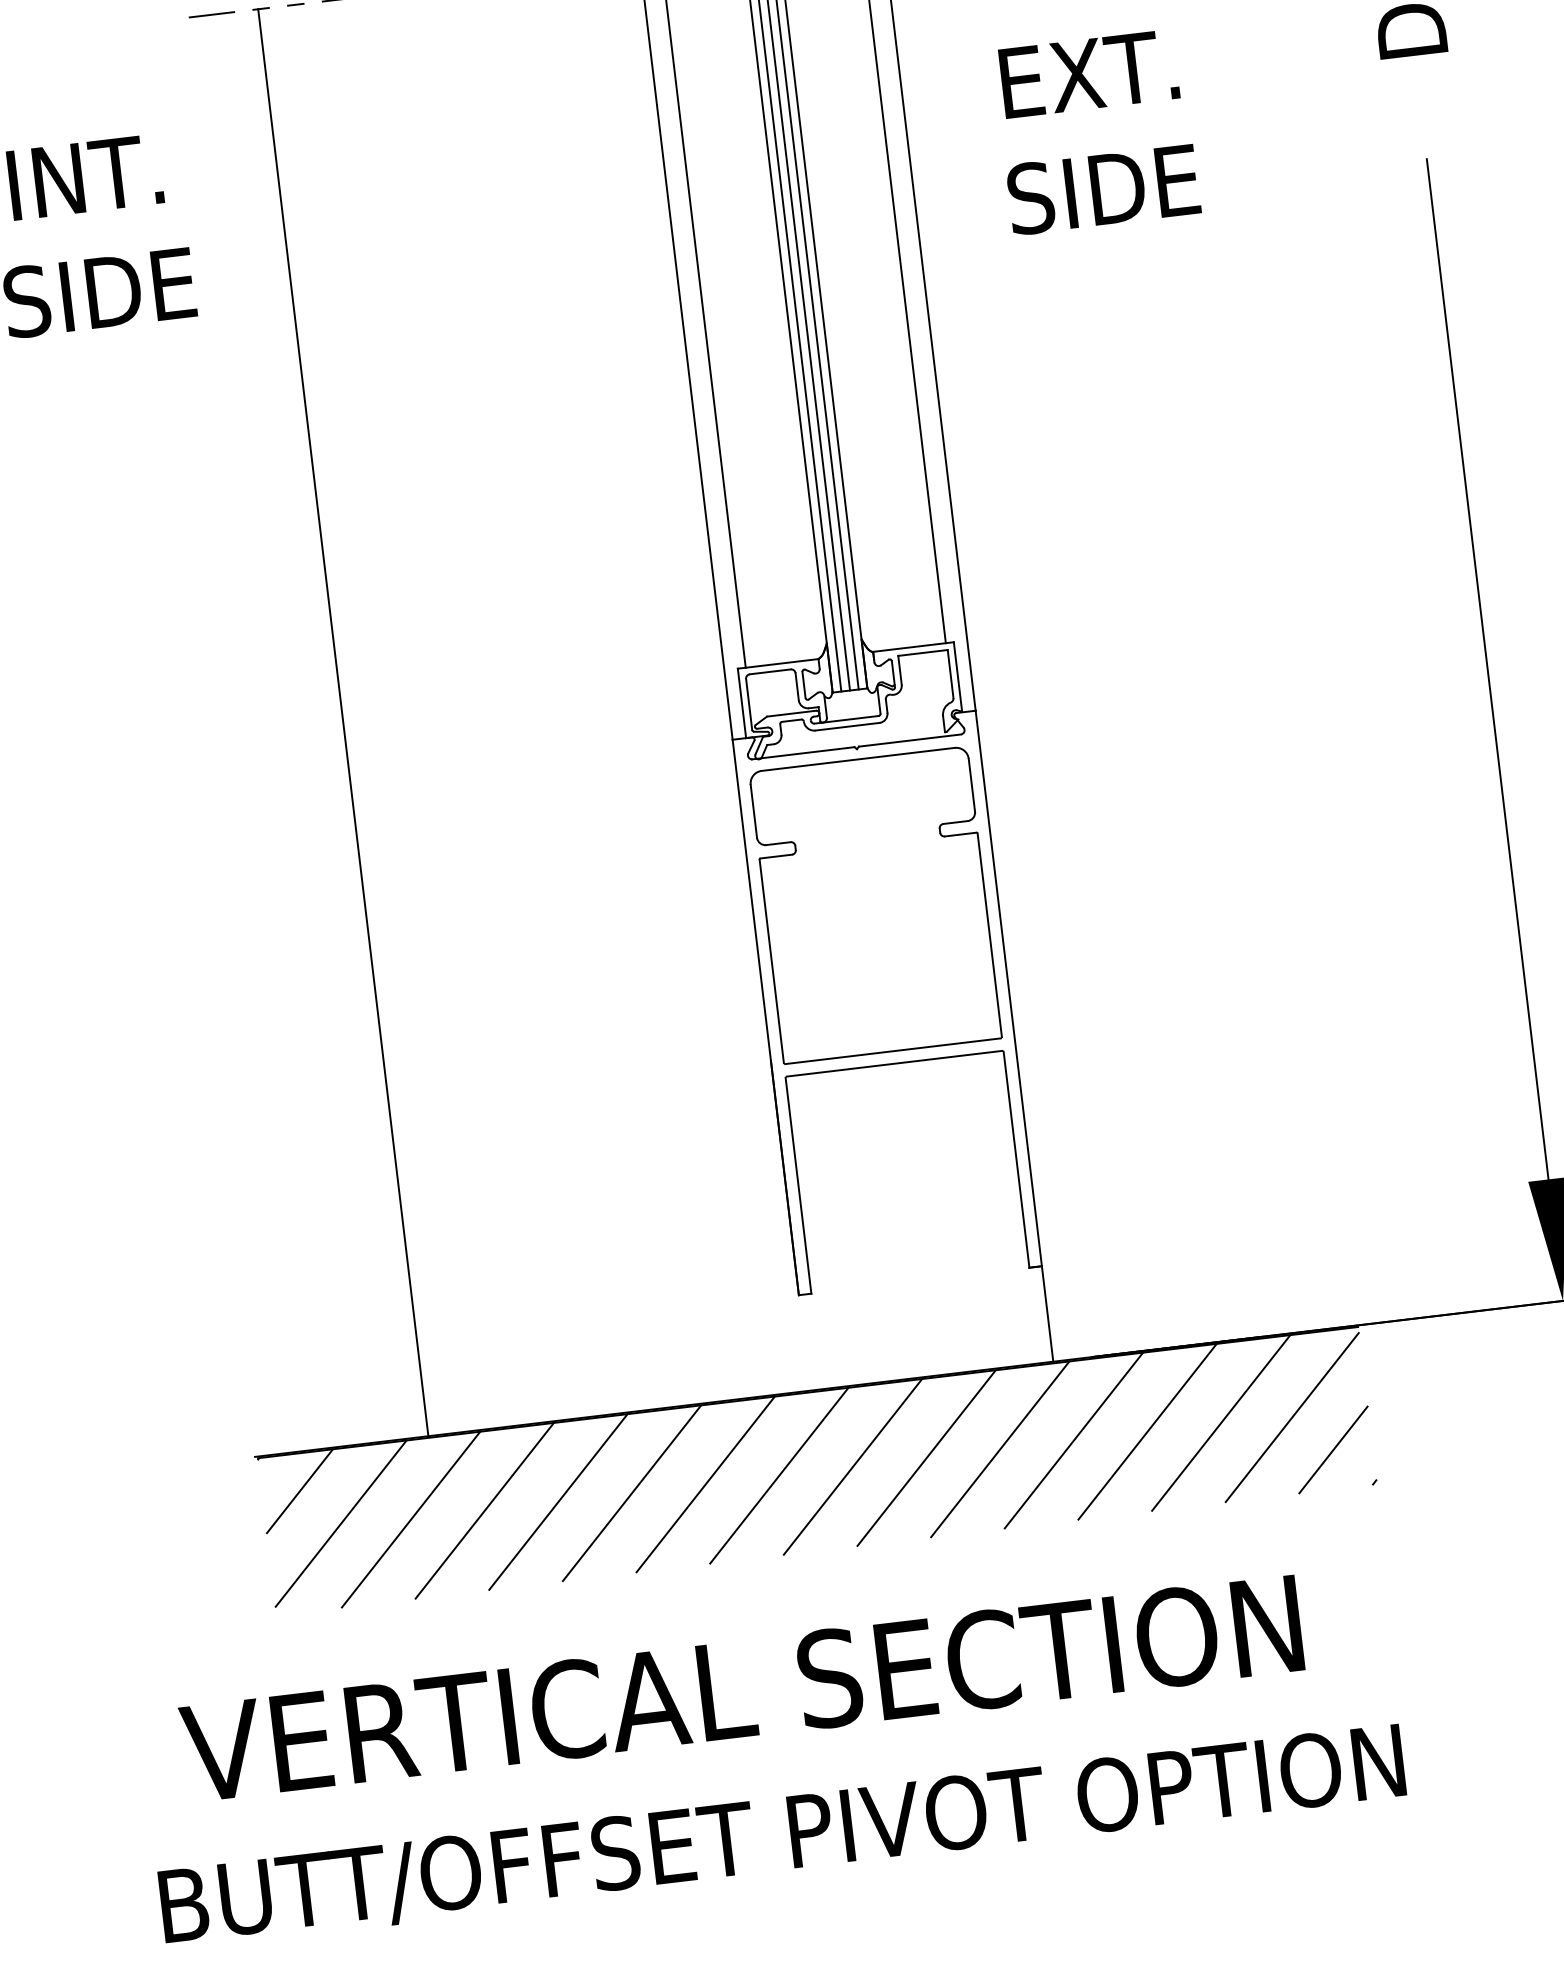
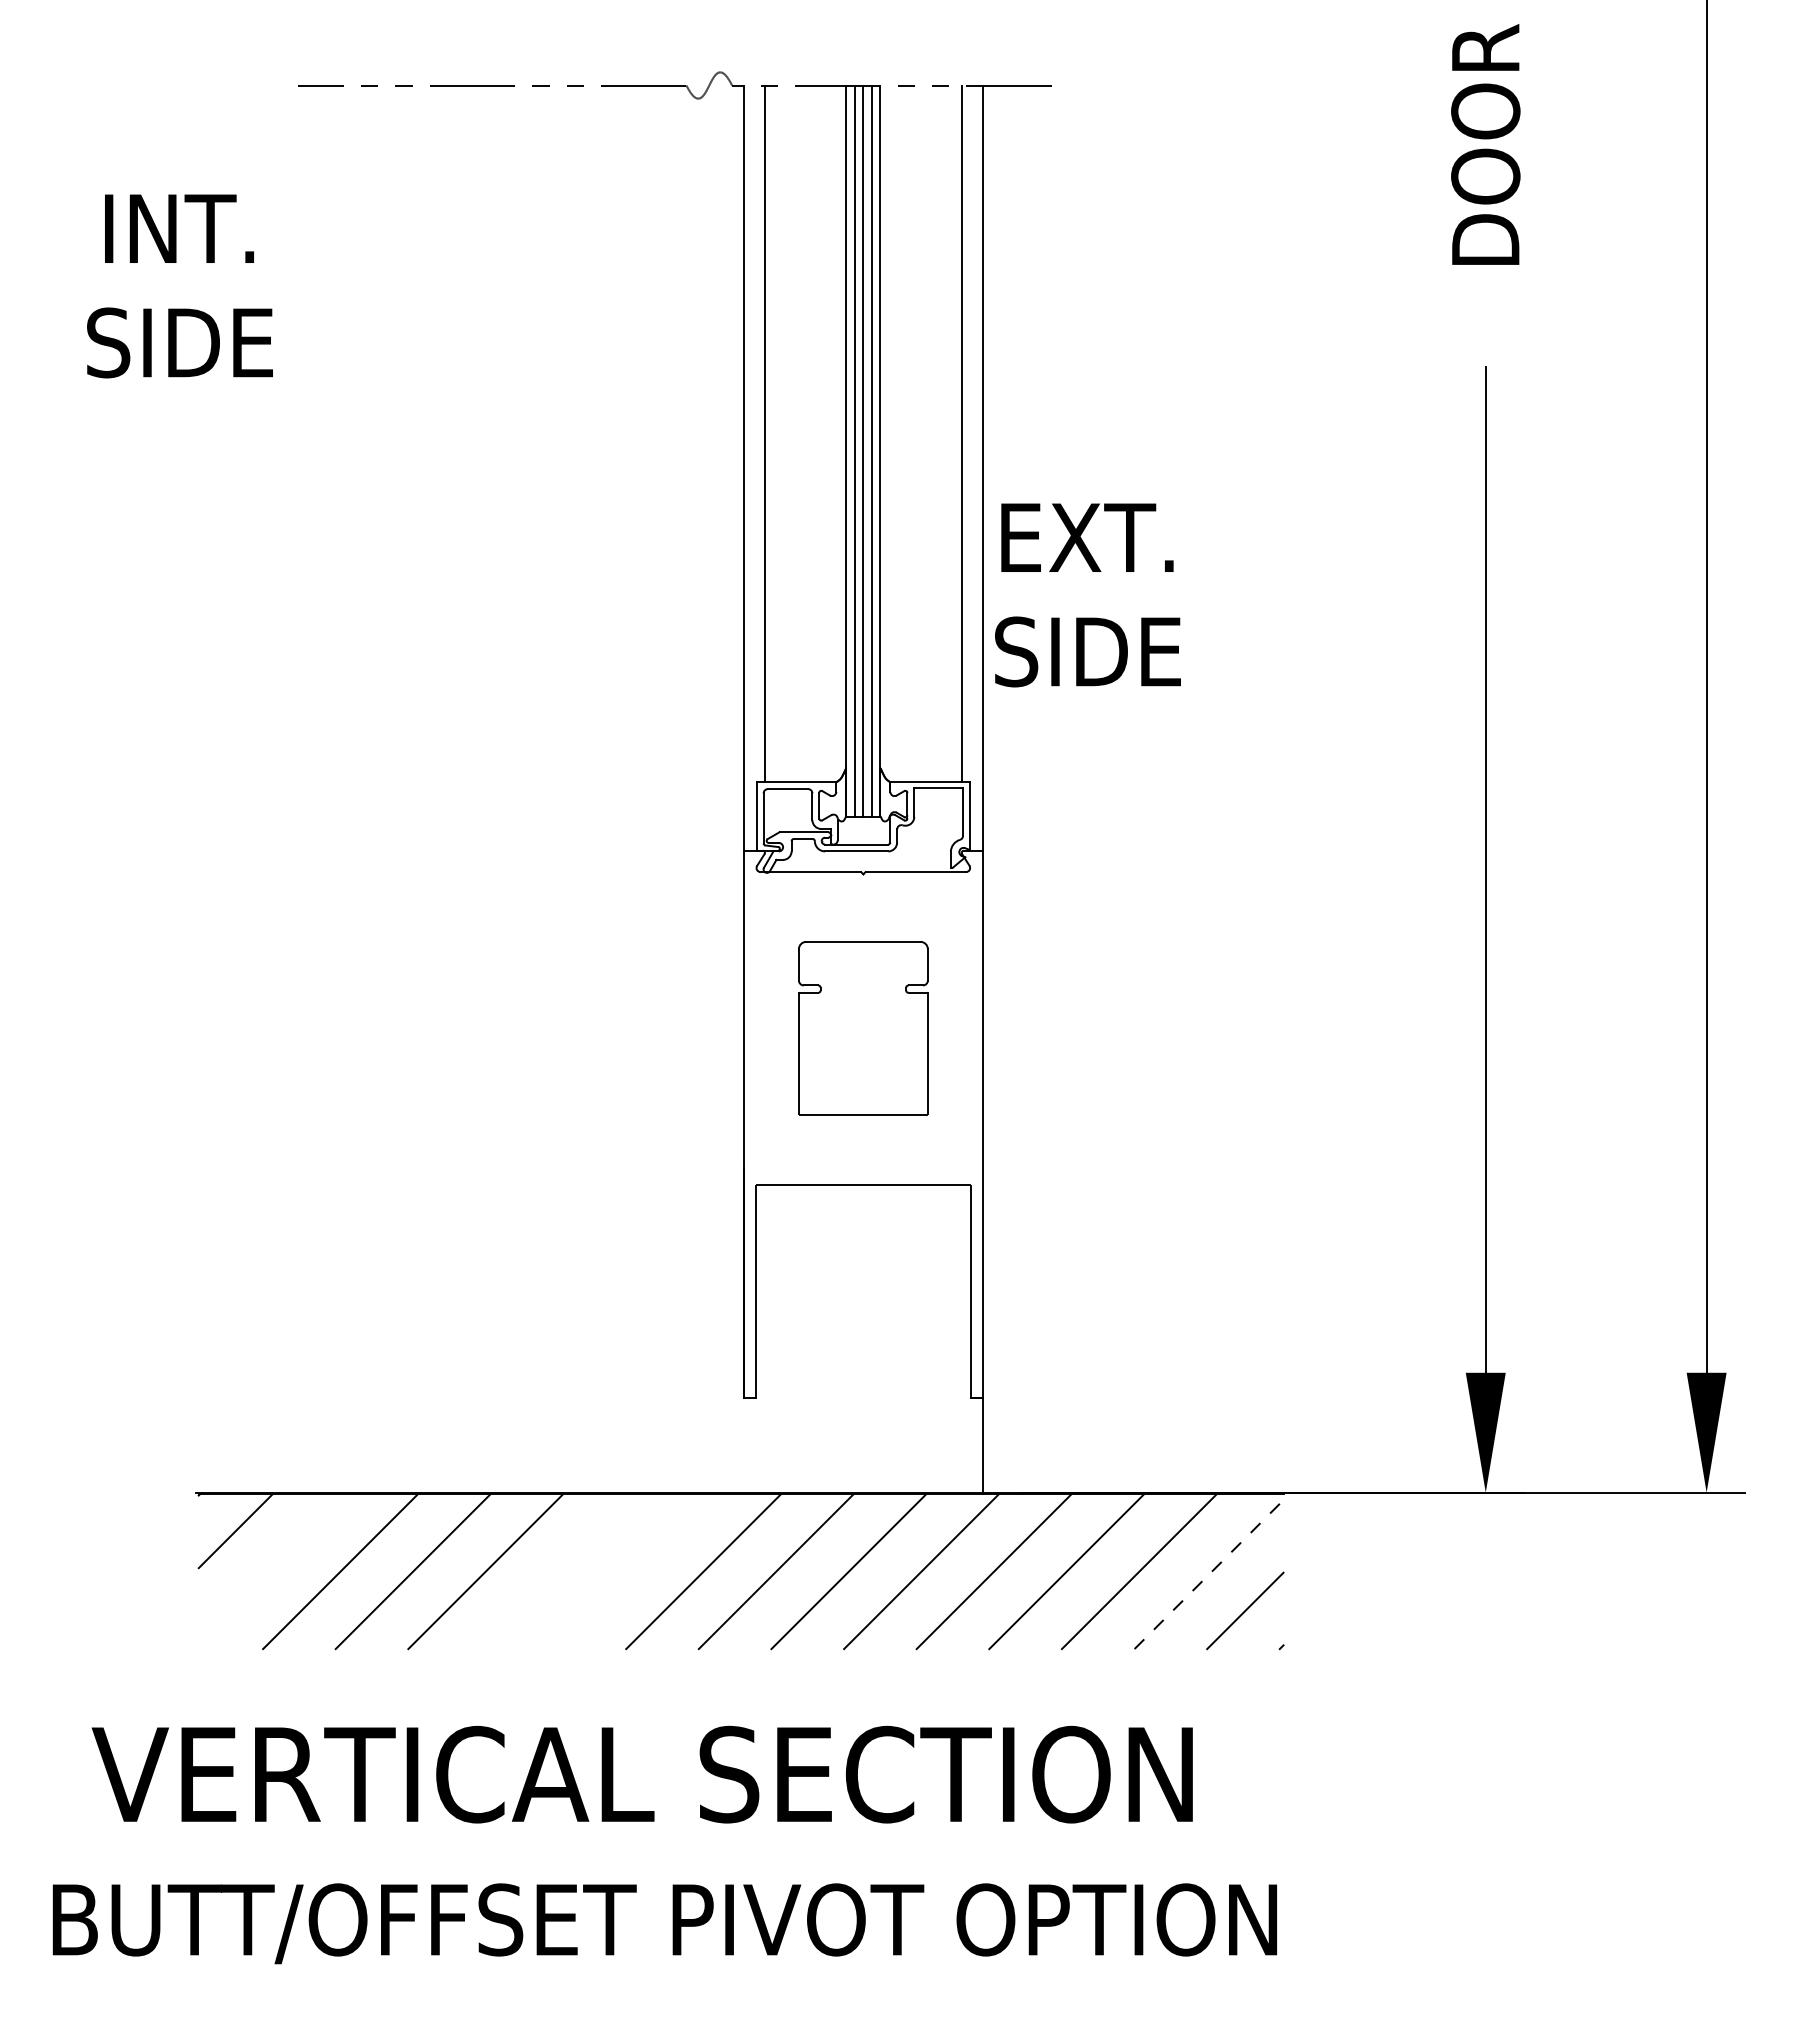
text: (1096, 132) -> (1087, 595), moved
line: (342, 722) -> (366, 788), removed
part: (875, 904) -> (863, 1027), size x0.6
line: (1292, 1417) -> (1209, 1574), solid -> dashed
line: (705, 1484) -> (630, 1571), removed
line: (631, 1493) -> (557, 1571), removed
line: (340, 1523) -> (271, 1567), removed

